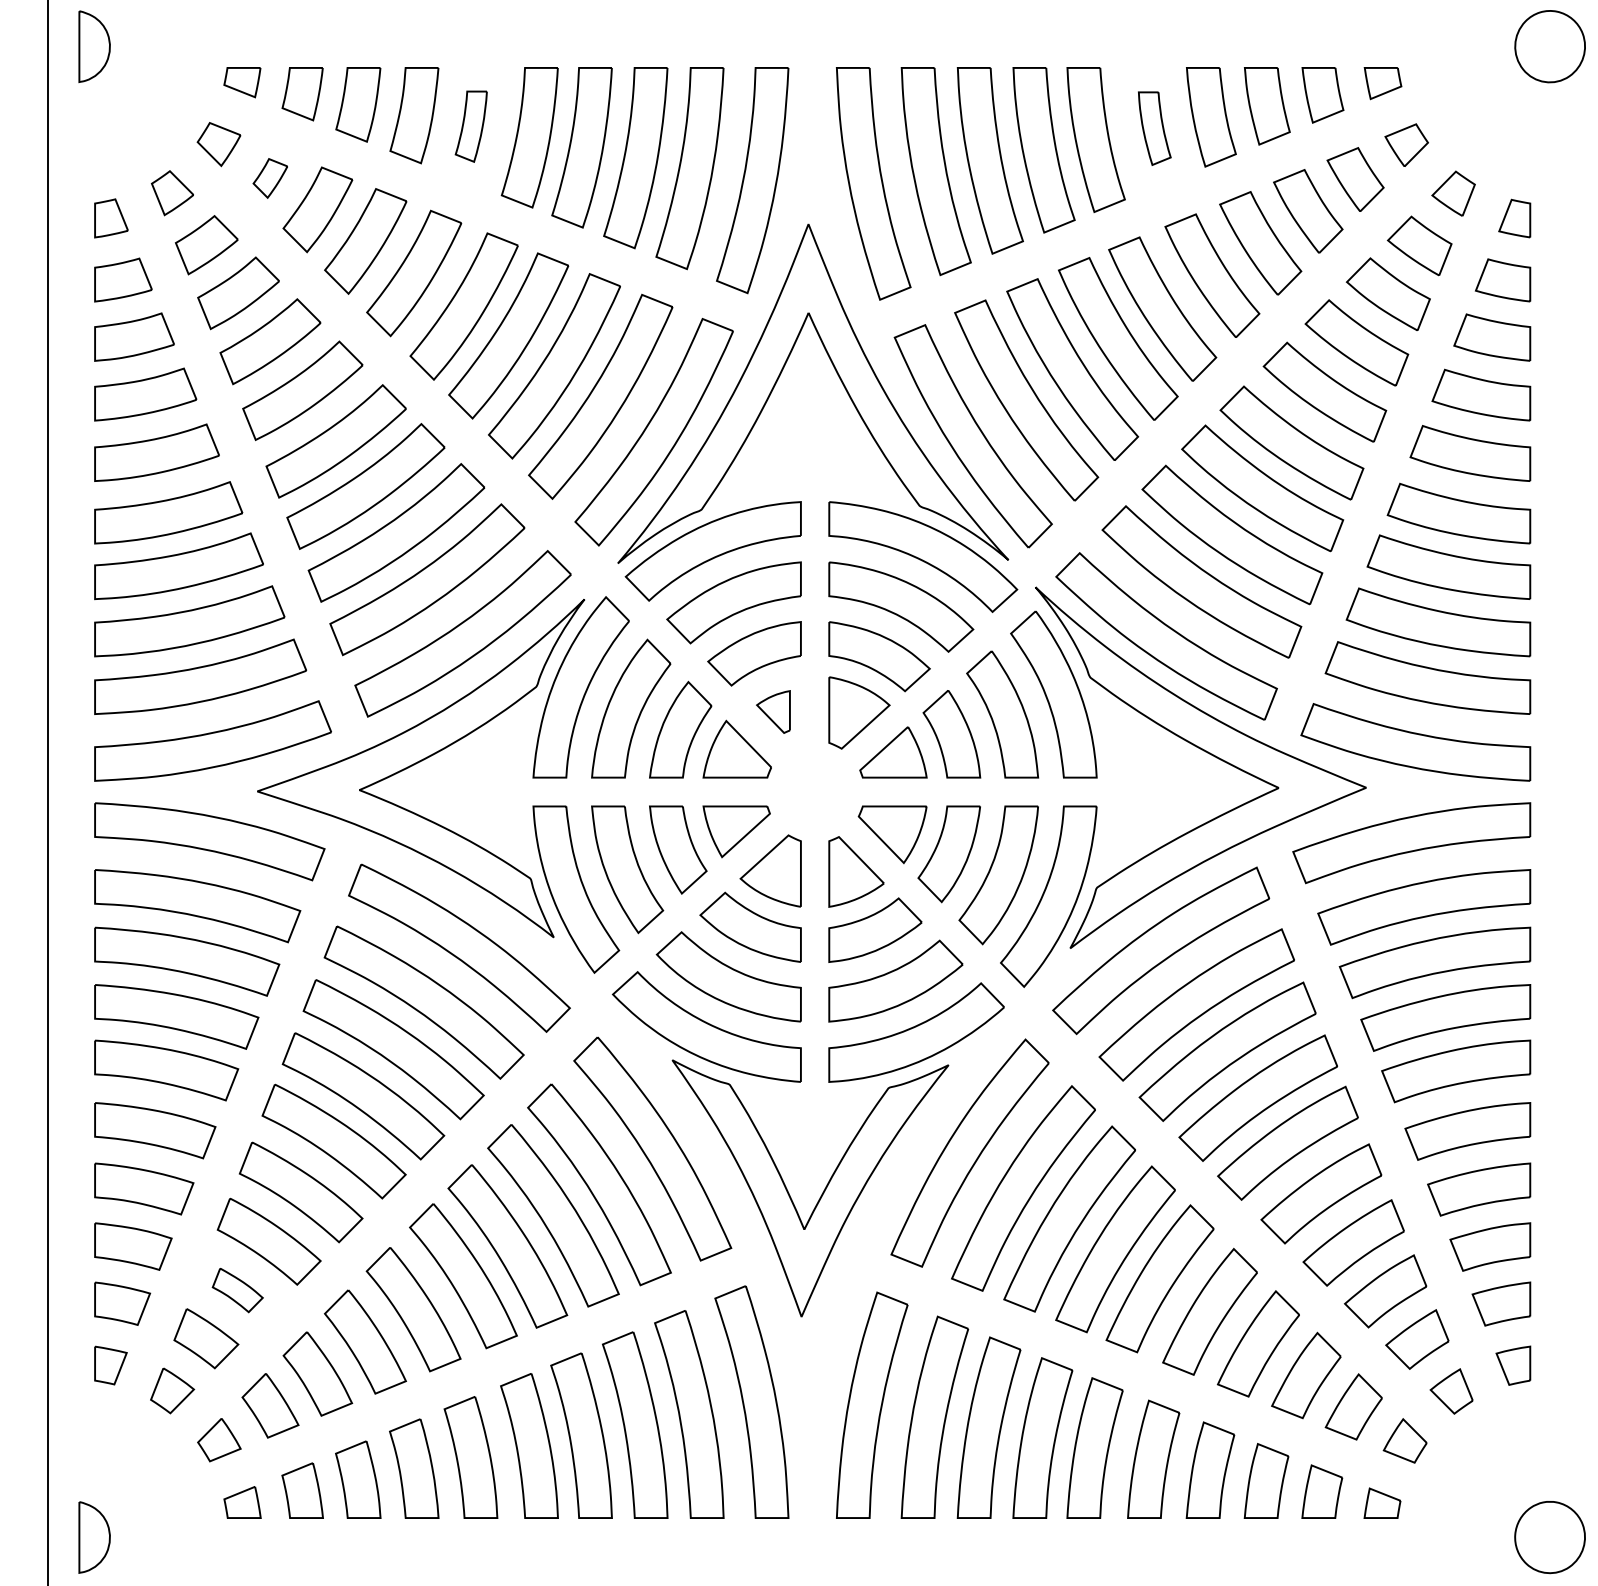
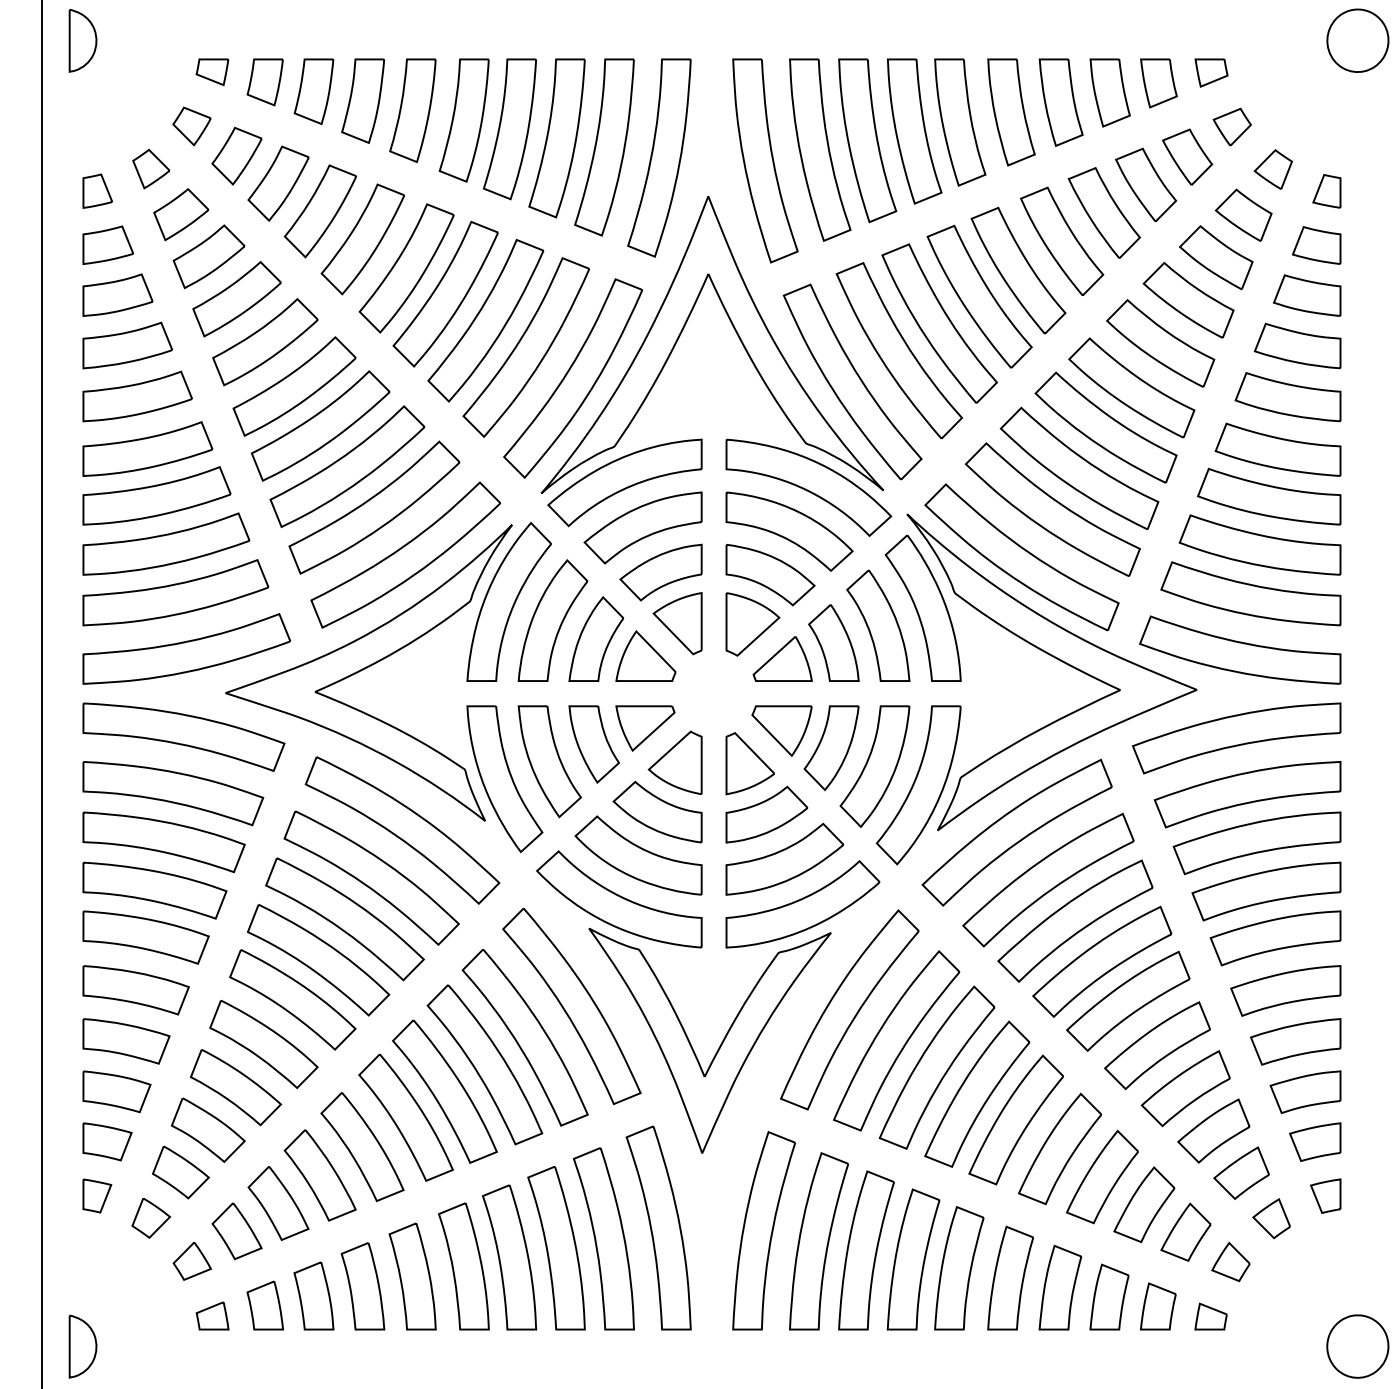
part: (471, 126) -> (413, 110), size x1.67
part: (1154, 128) -> (1011, 112), size x1.67
part: (270, 178) -> (237, 156), size x1.67
part: (773, 711) -> (677, 623), size x1.67
part: (237, 1290) -> (208, 1130), size x1.67

